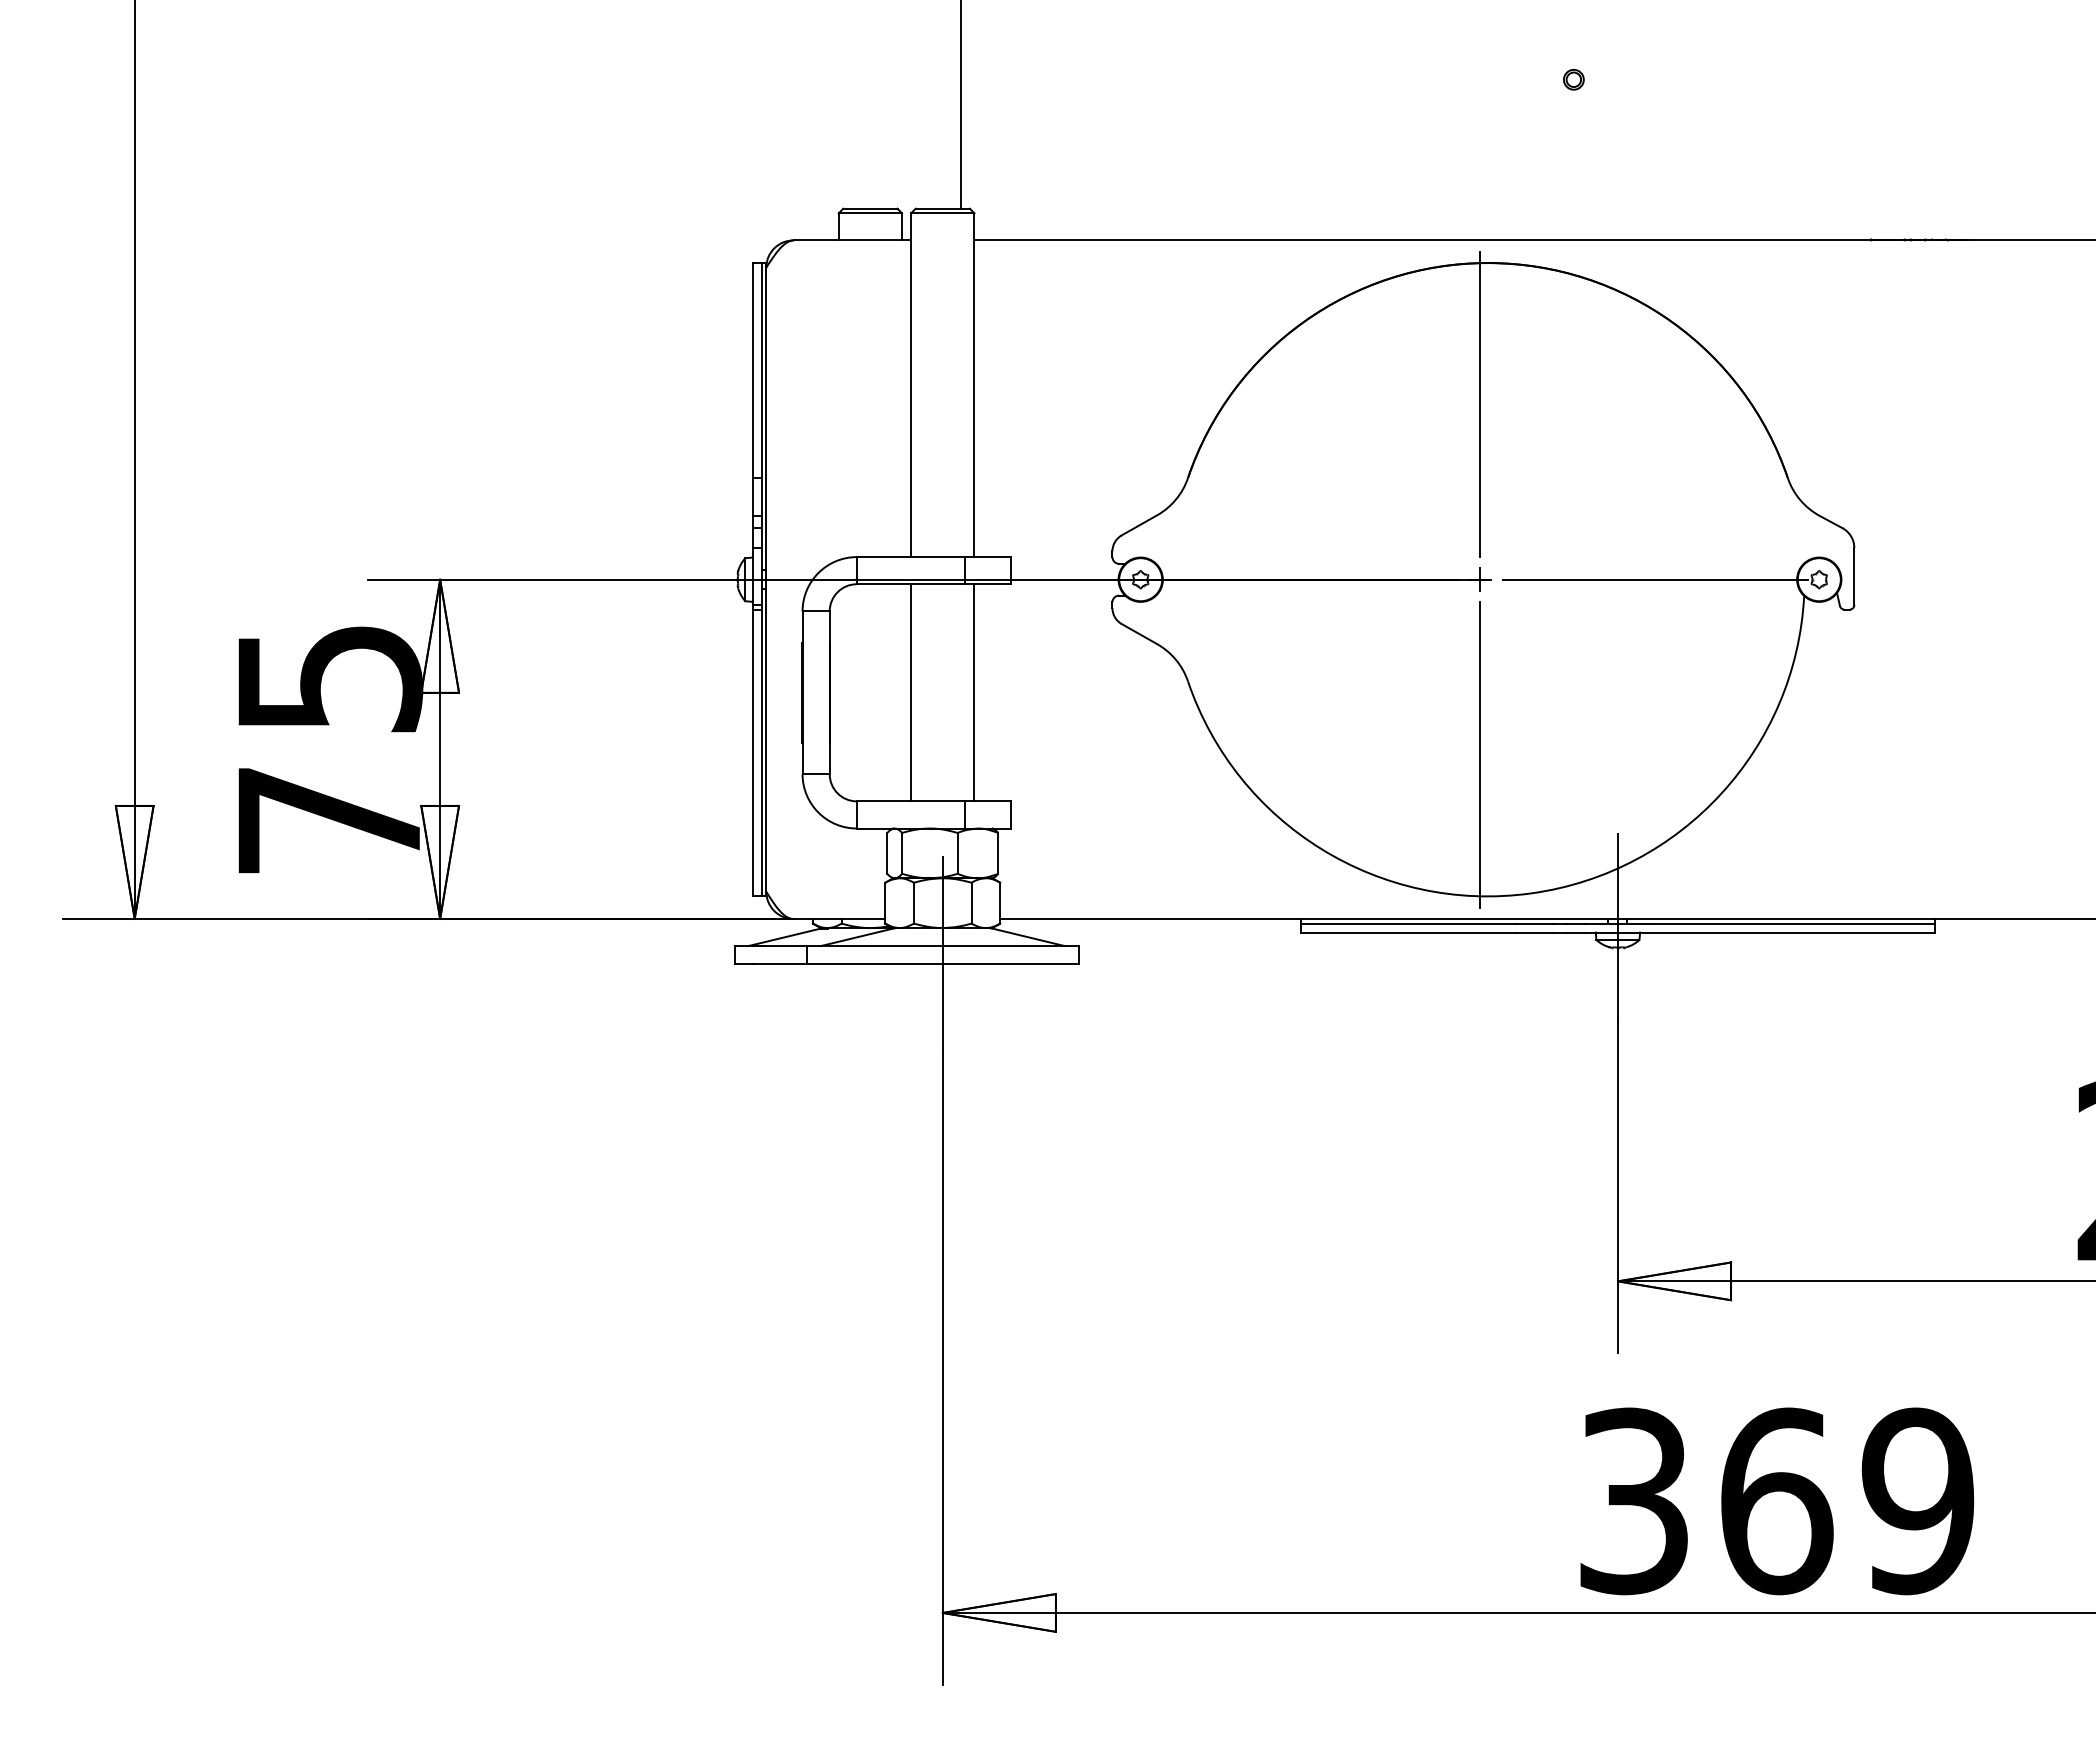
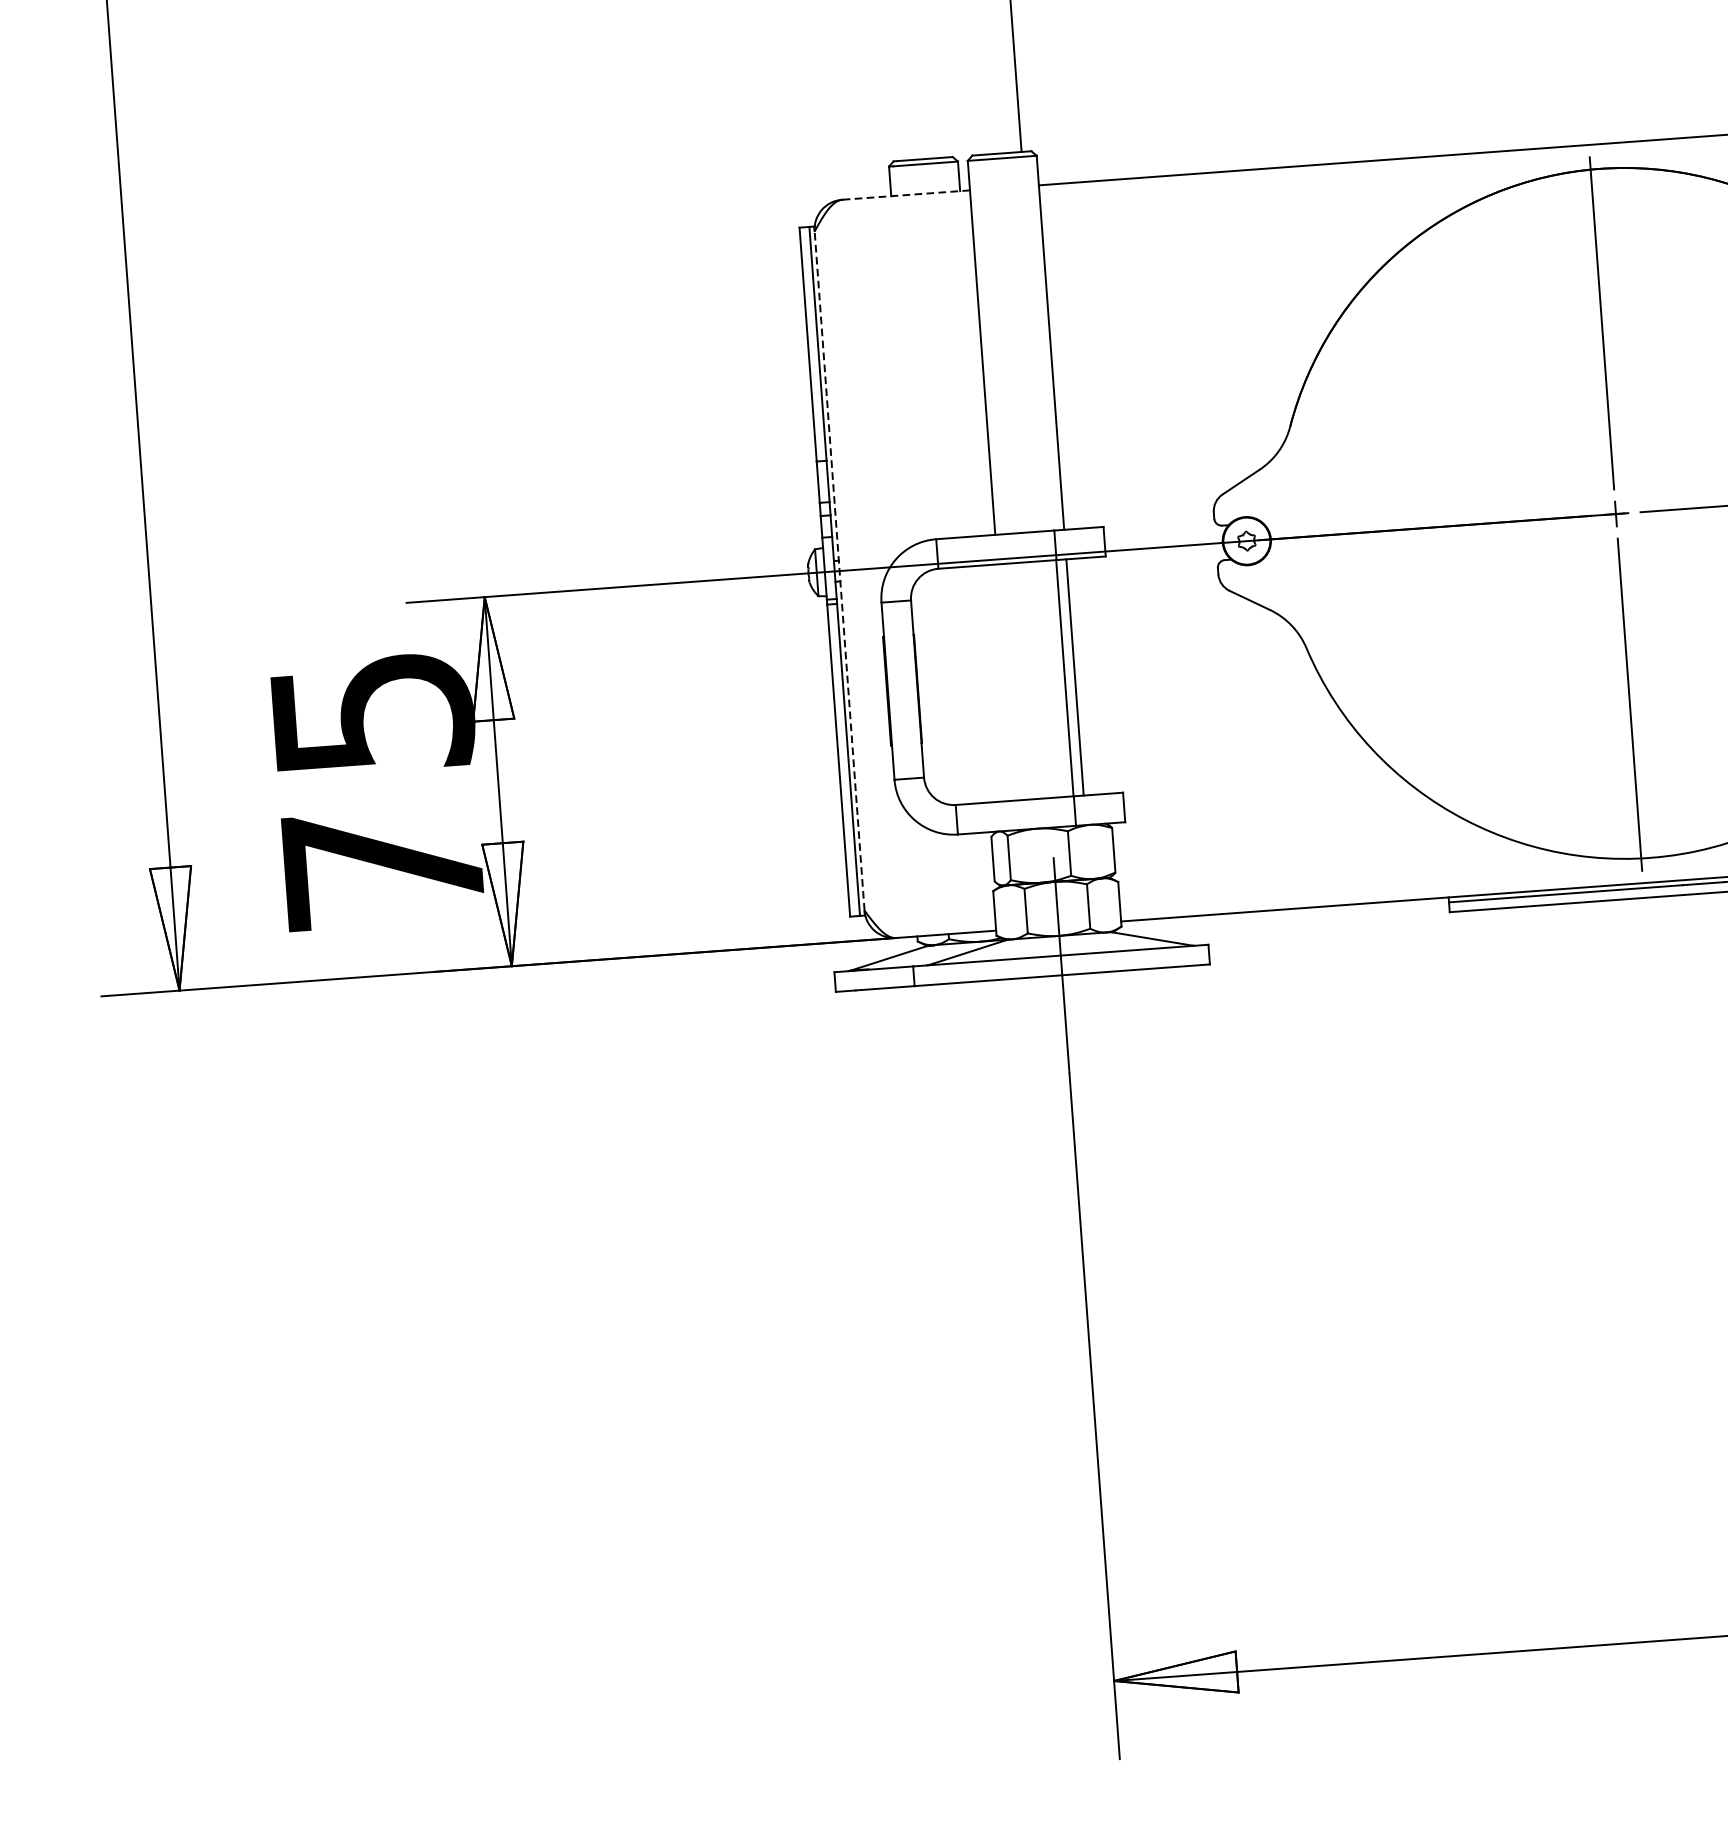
line: (853, 240) -> (907, 195), solid -> dashed
line: (766, 579) -> (839, 570), solid -> dashed
line: (911, 692) -> (1065, 677), moved

